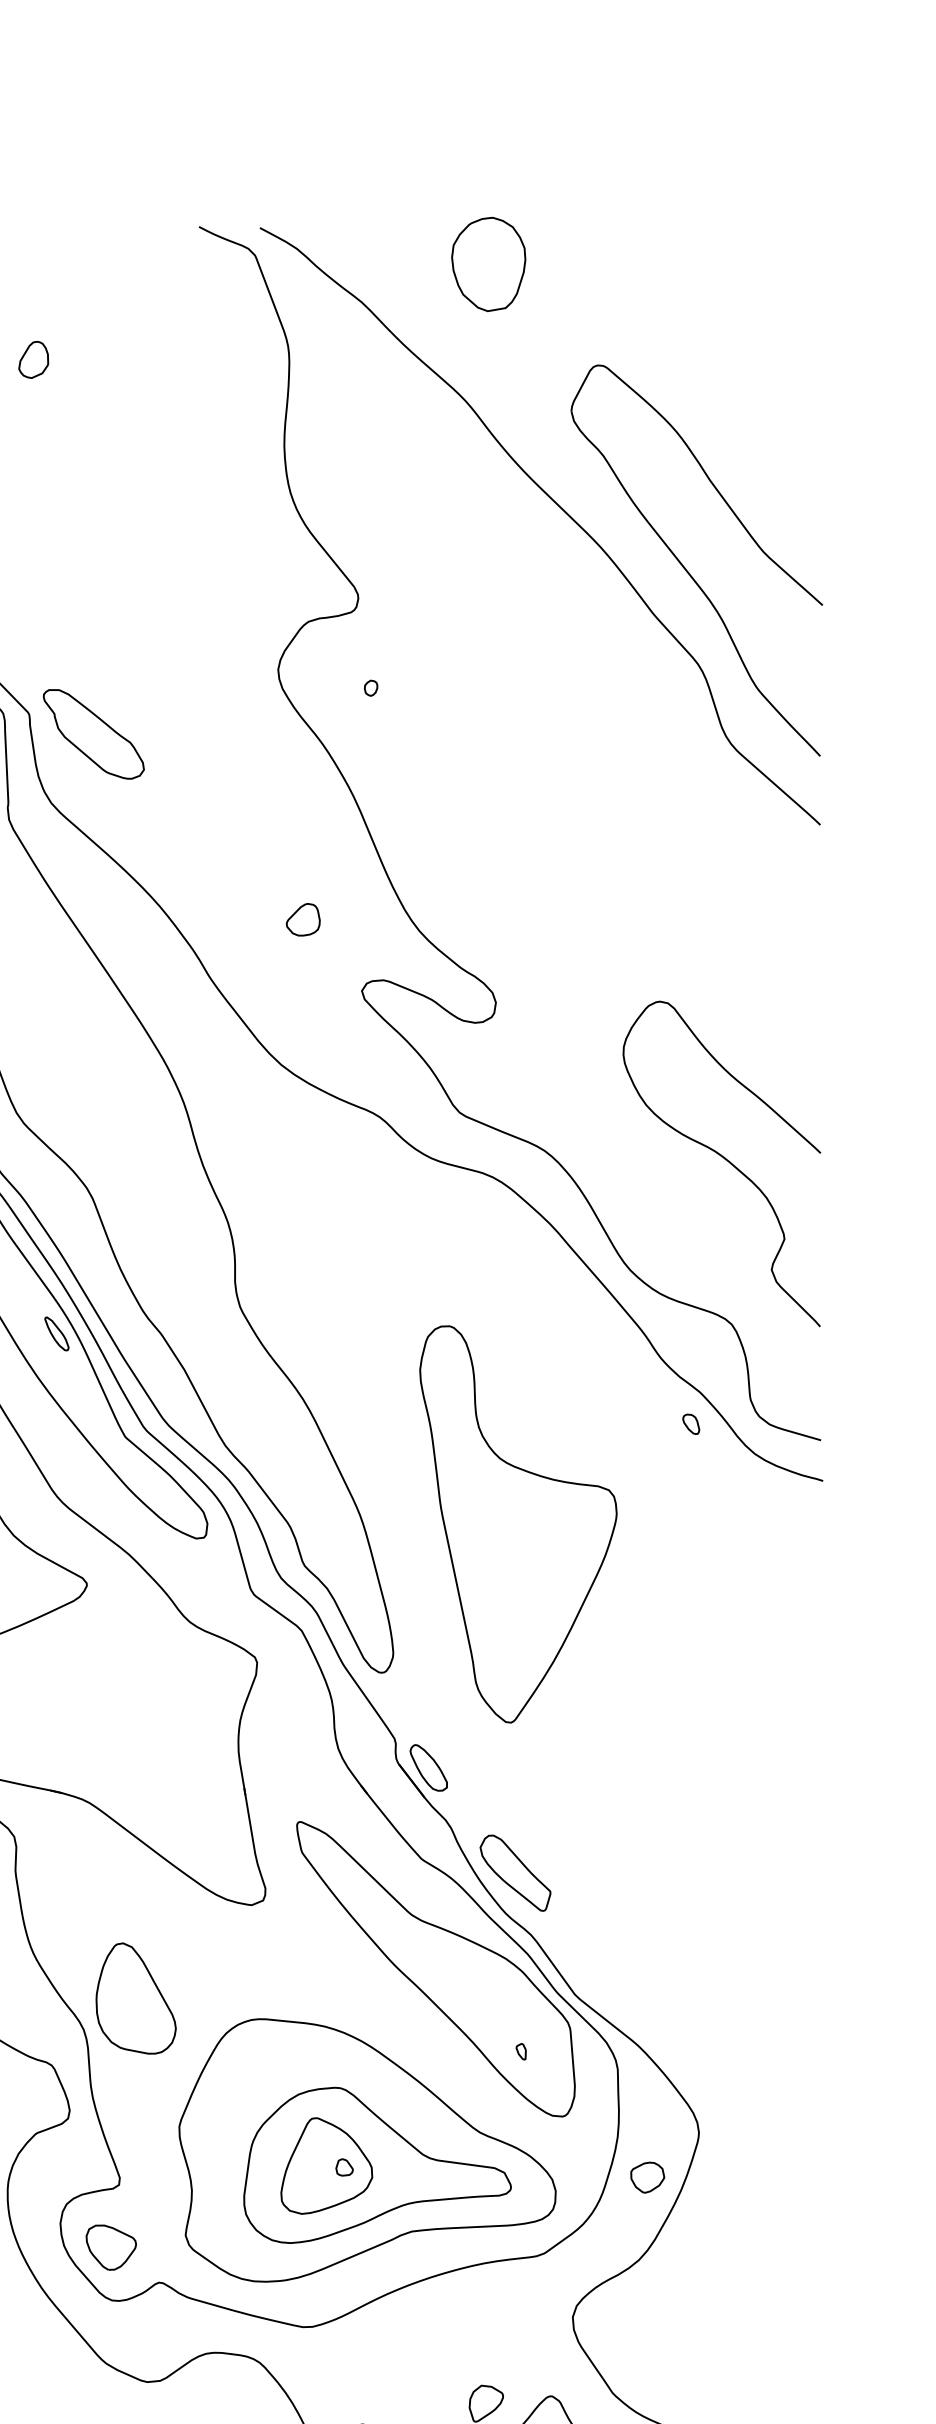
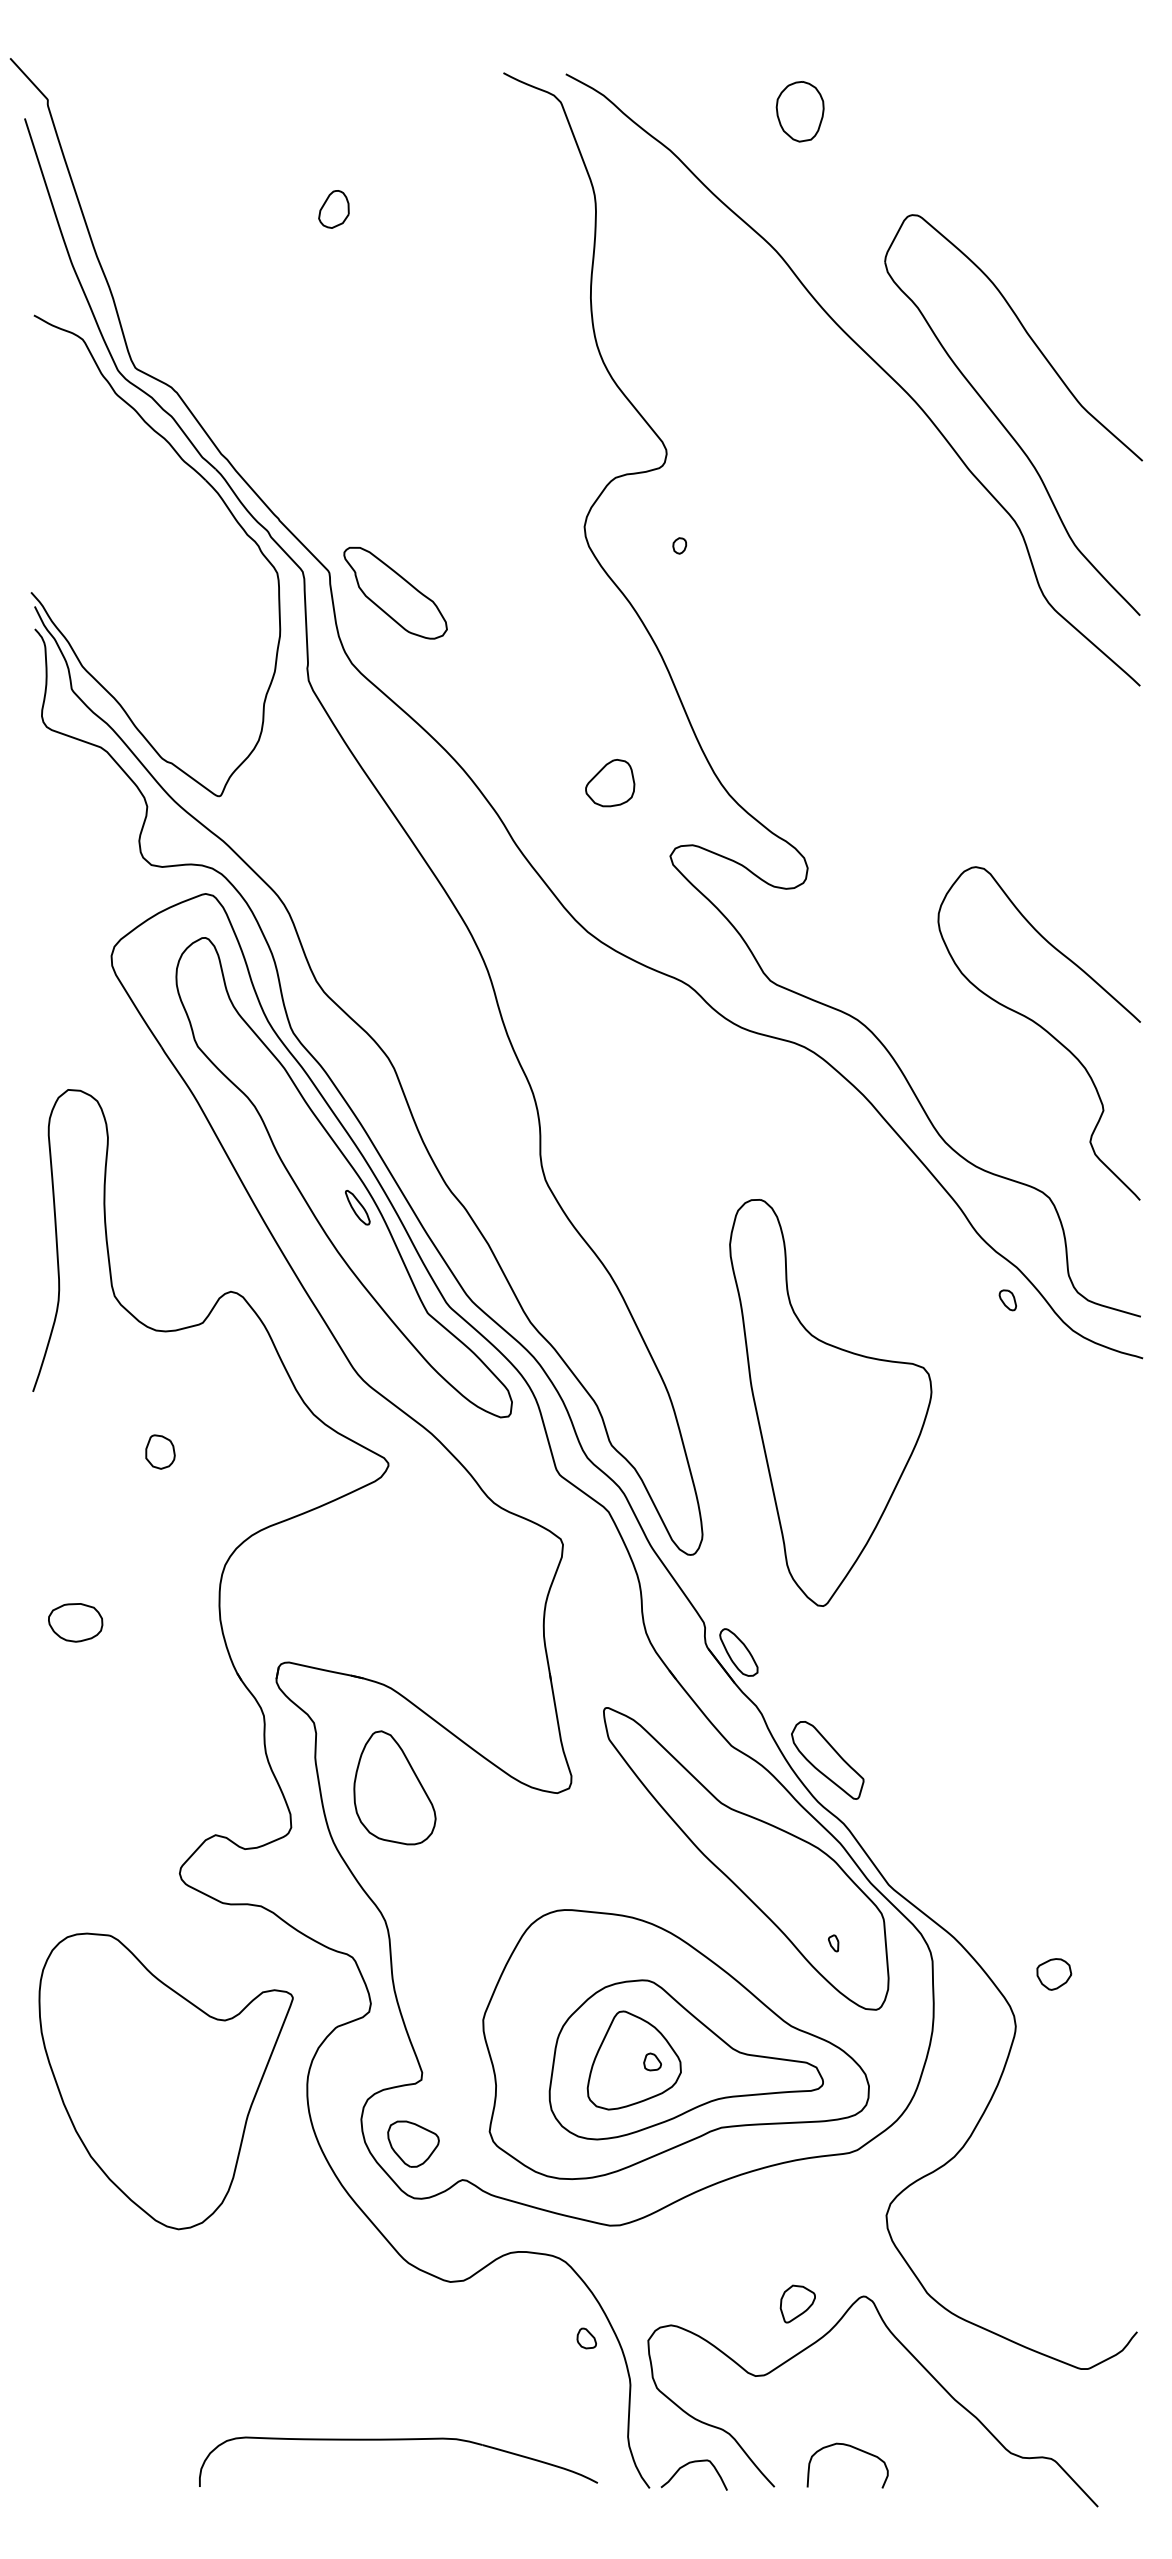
part: (487, 264) -> (799, 111), size x0.62
part: (303, 920) -> (610, 783), size x1.43
part: (135, 1998) -> (394, 1787), moved
part: (647, 2177) -> (1054, 1974), moved

